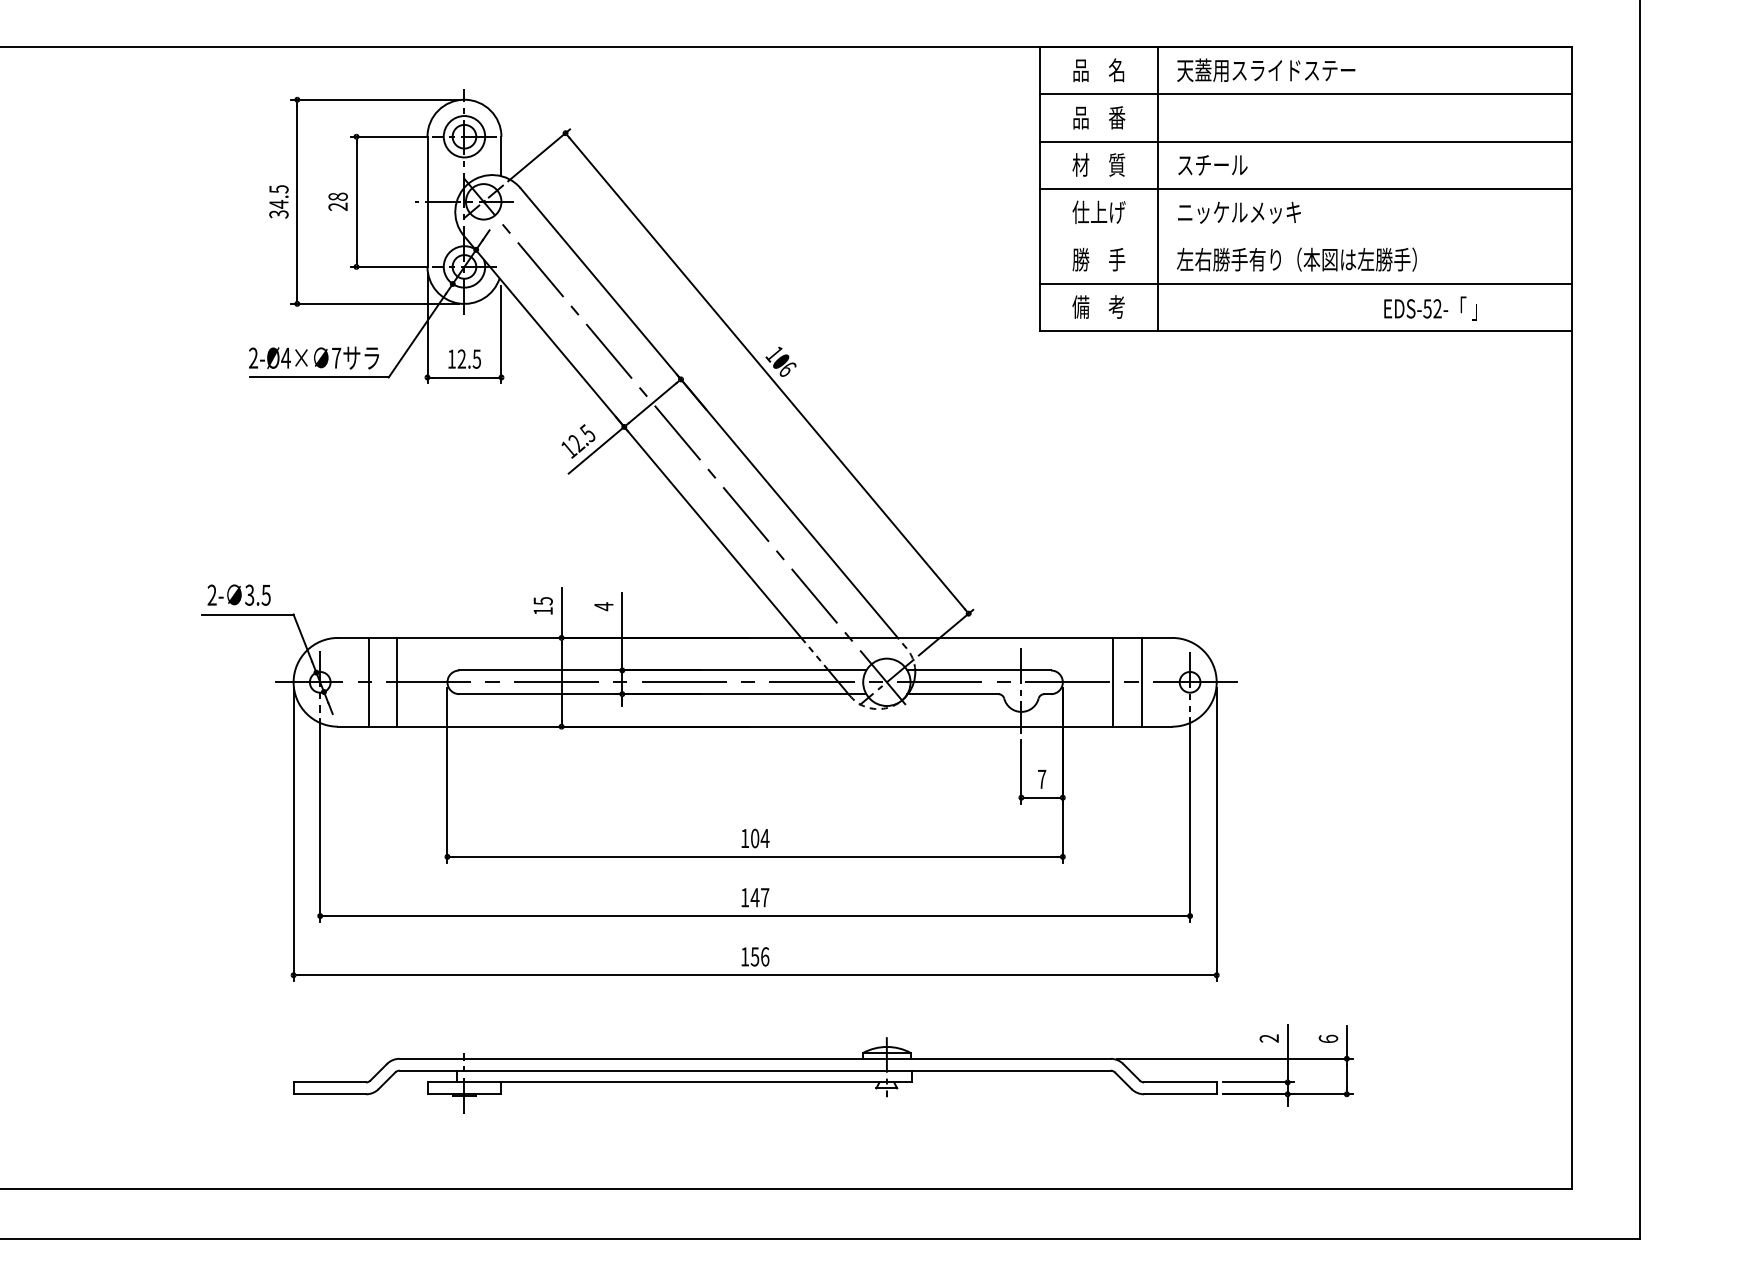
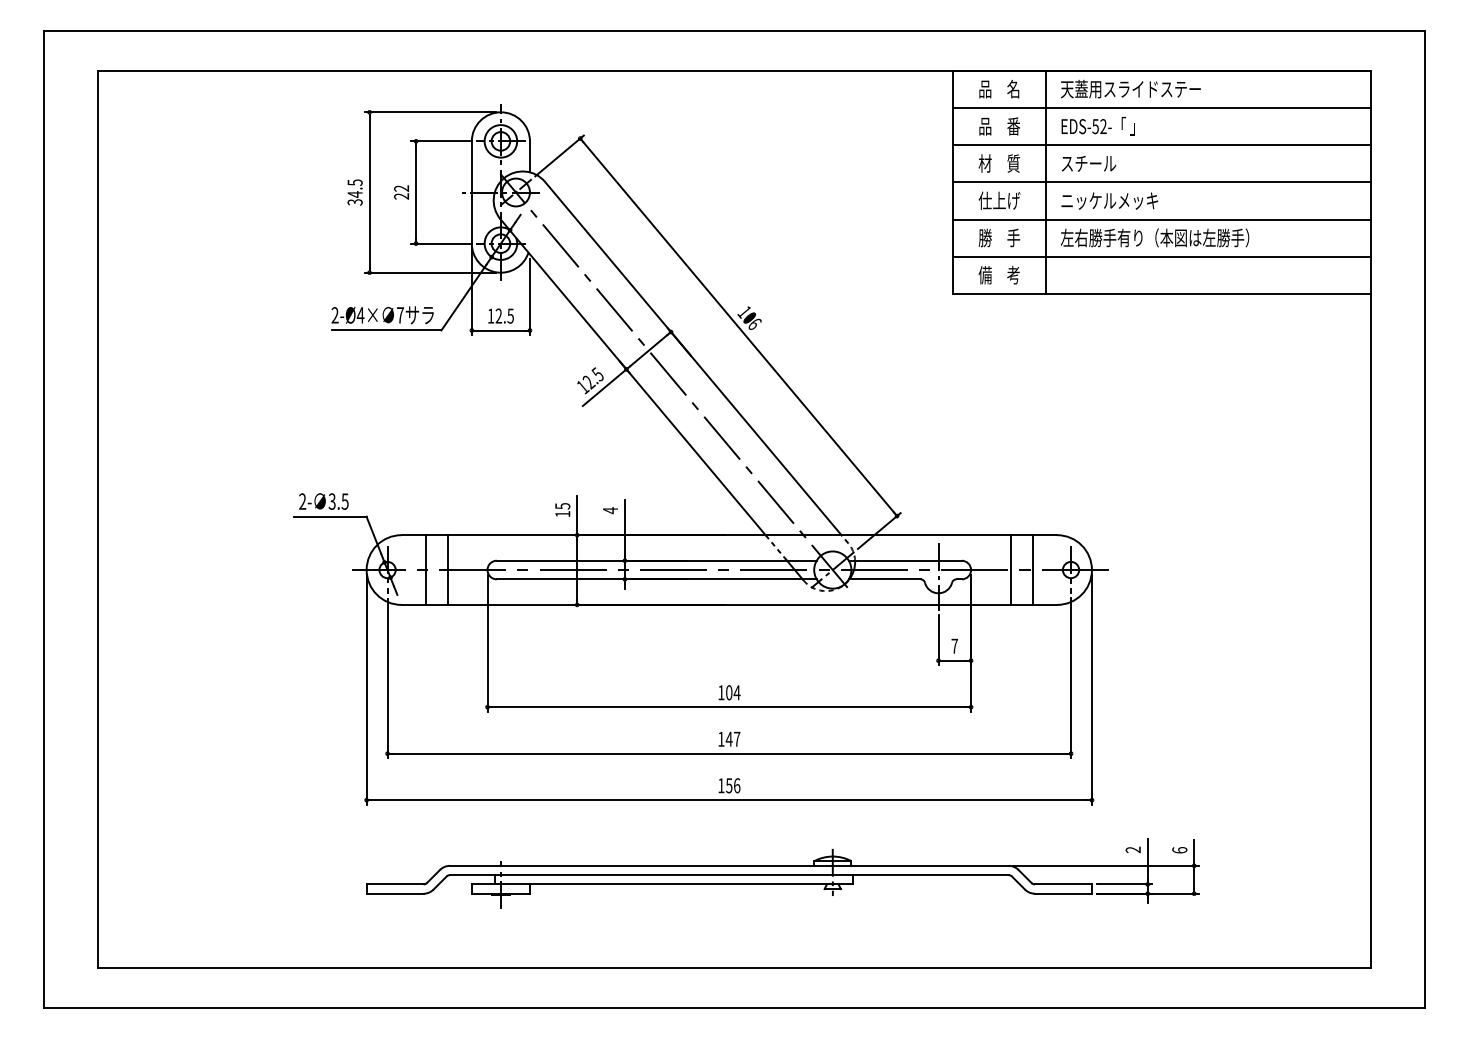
text: (337, 196) -> (401, 188), 28 -> 22
line: (1306, 236) -> (1162, 219), added
text: (1429, 308) -> (1097, 126), moved

